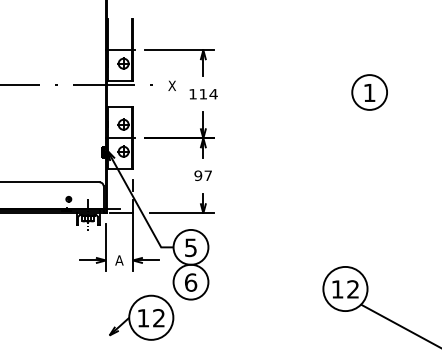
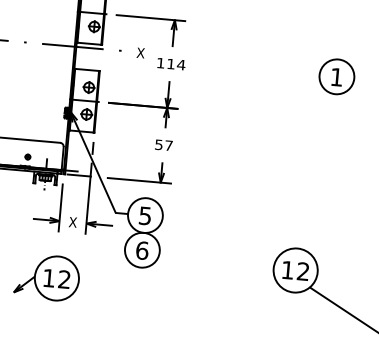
text: (198, 175) -> (159, 144), 97 -> 57
text: (119, 260) -> (73, 222), A -> X
part: (141, 317) -> (47, 277), moved

